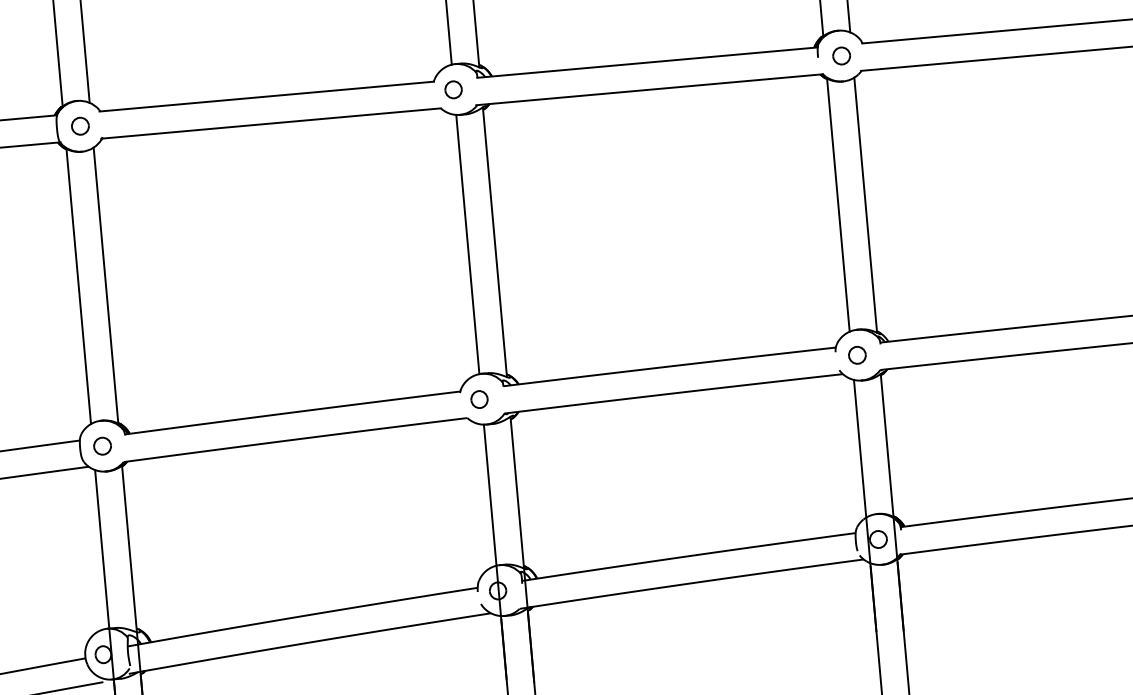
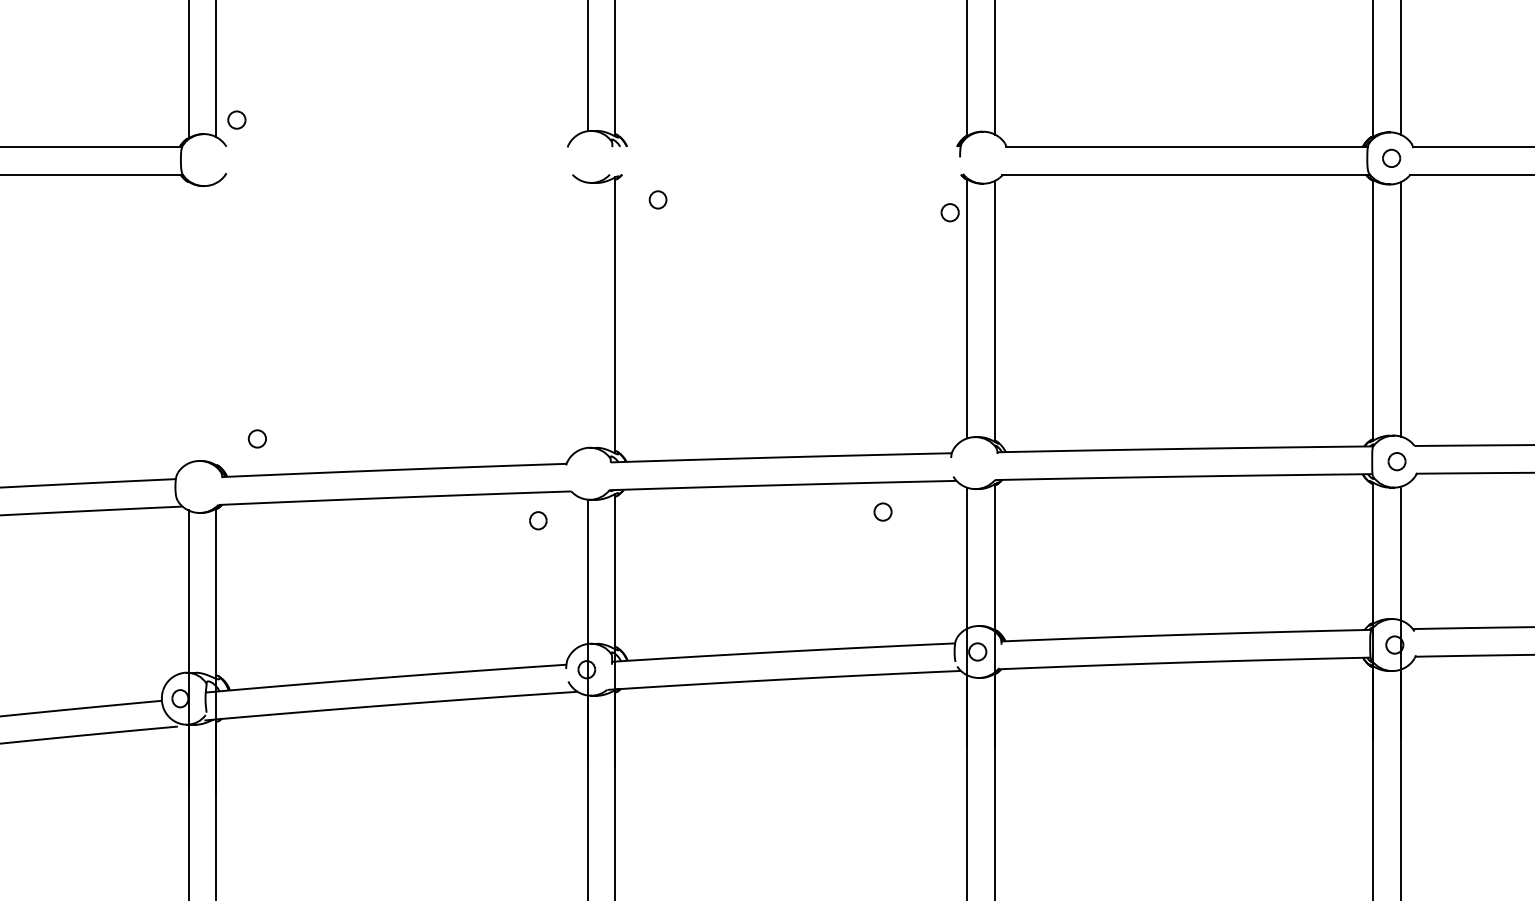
part: (840, 55) -> (949, 212), moved
line: (647, 62) -> (786, 146), removed
part: (452, 89) -> (657, 199), moved
line: (648, 89) -> (785, 174), removed
line: (266, 96) -> (396, 146), removed
line: (270, 123) -> (398, 174), removed
part: (79, 125) -> (236, 119), moved
line: (467, 243) -> (587, 314), removed
line: (106, 285) -> (216, 324), removed
line: (78, 286) -> (188, 322), removed
part: (856, 354) -> (882, 511), moved
part: (479, 399) -> (538, 520), moved
part: (101, 445) -> (256, 438), moved

